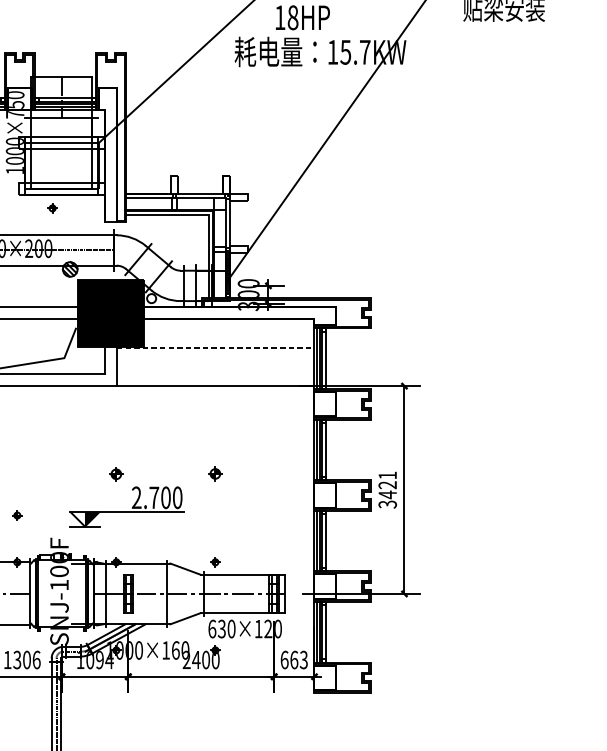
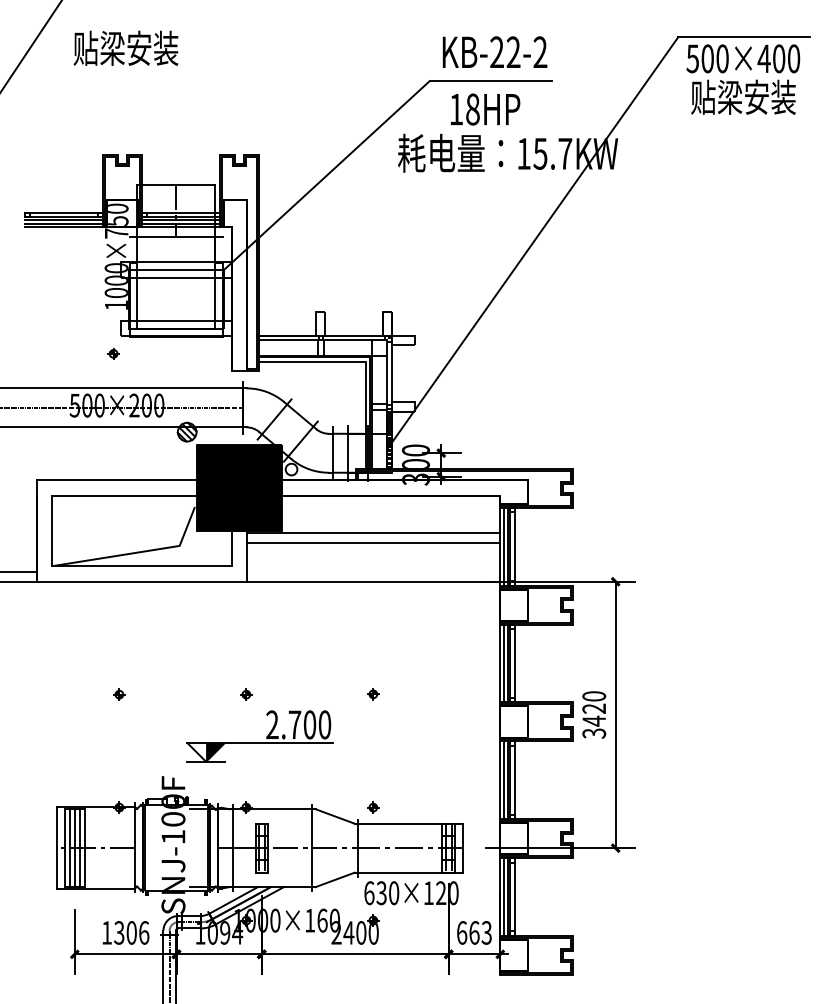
part: (52, 208) -> (113, 353), moved
line: (215, 348) -> (373, 533), dashed -> solid
line: (215, 355) -> (373, 542), added
part: (116, 474) -> (246, 694), size x0.62
part: (215, 474) -> (373, 694), size x0.62
text: (387, 475) -> (594, 696), 3421 -> 3420
part: (17, 515) -> (119, 694), moved

